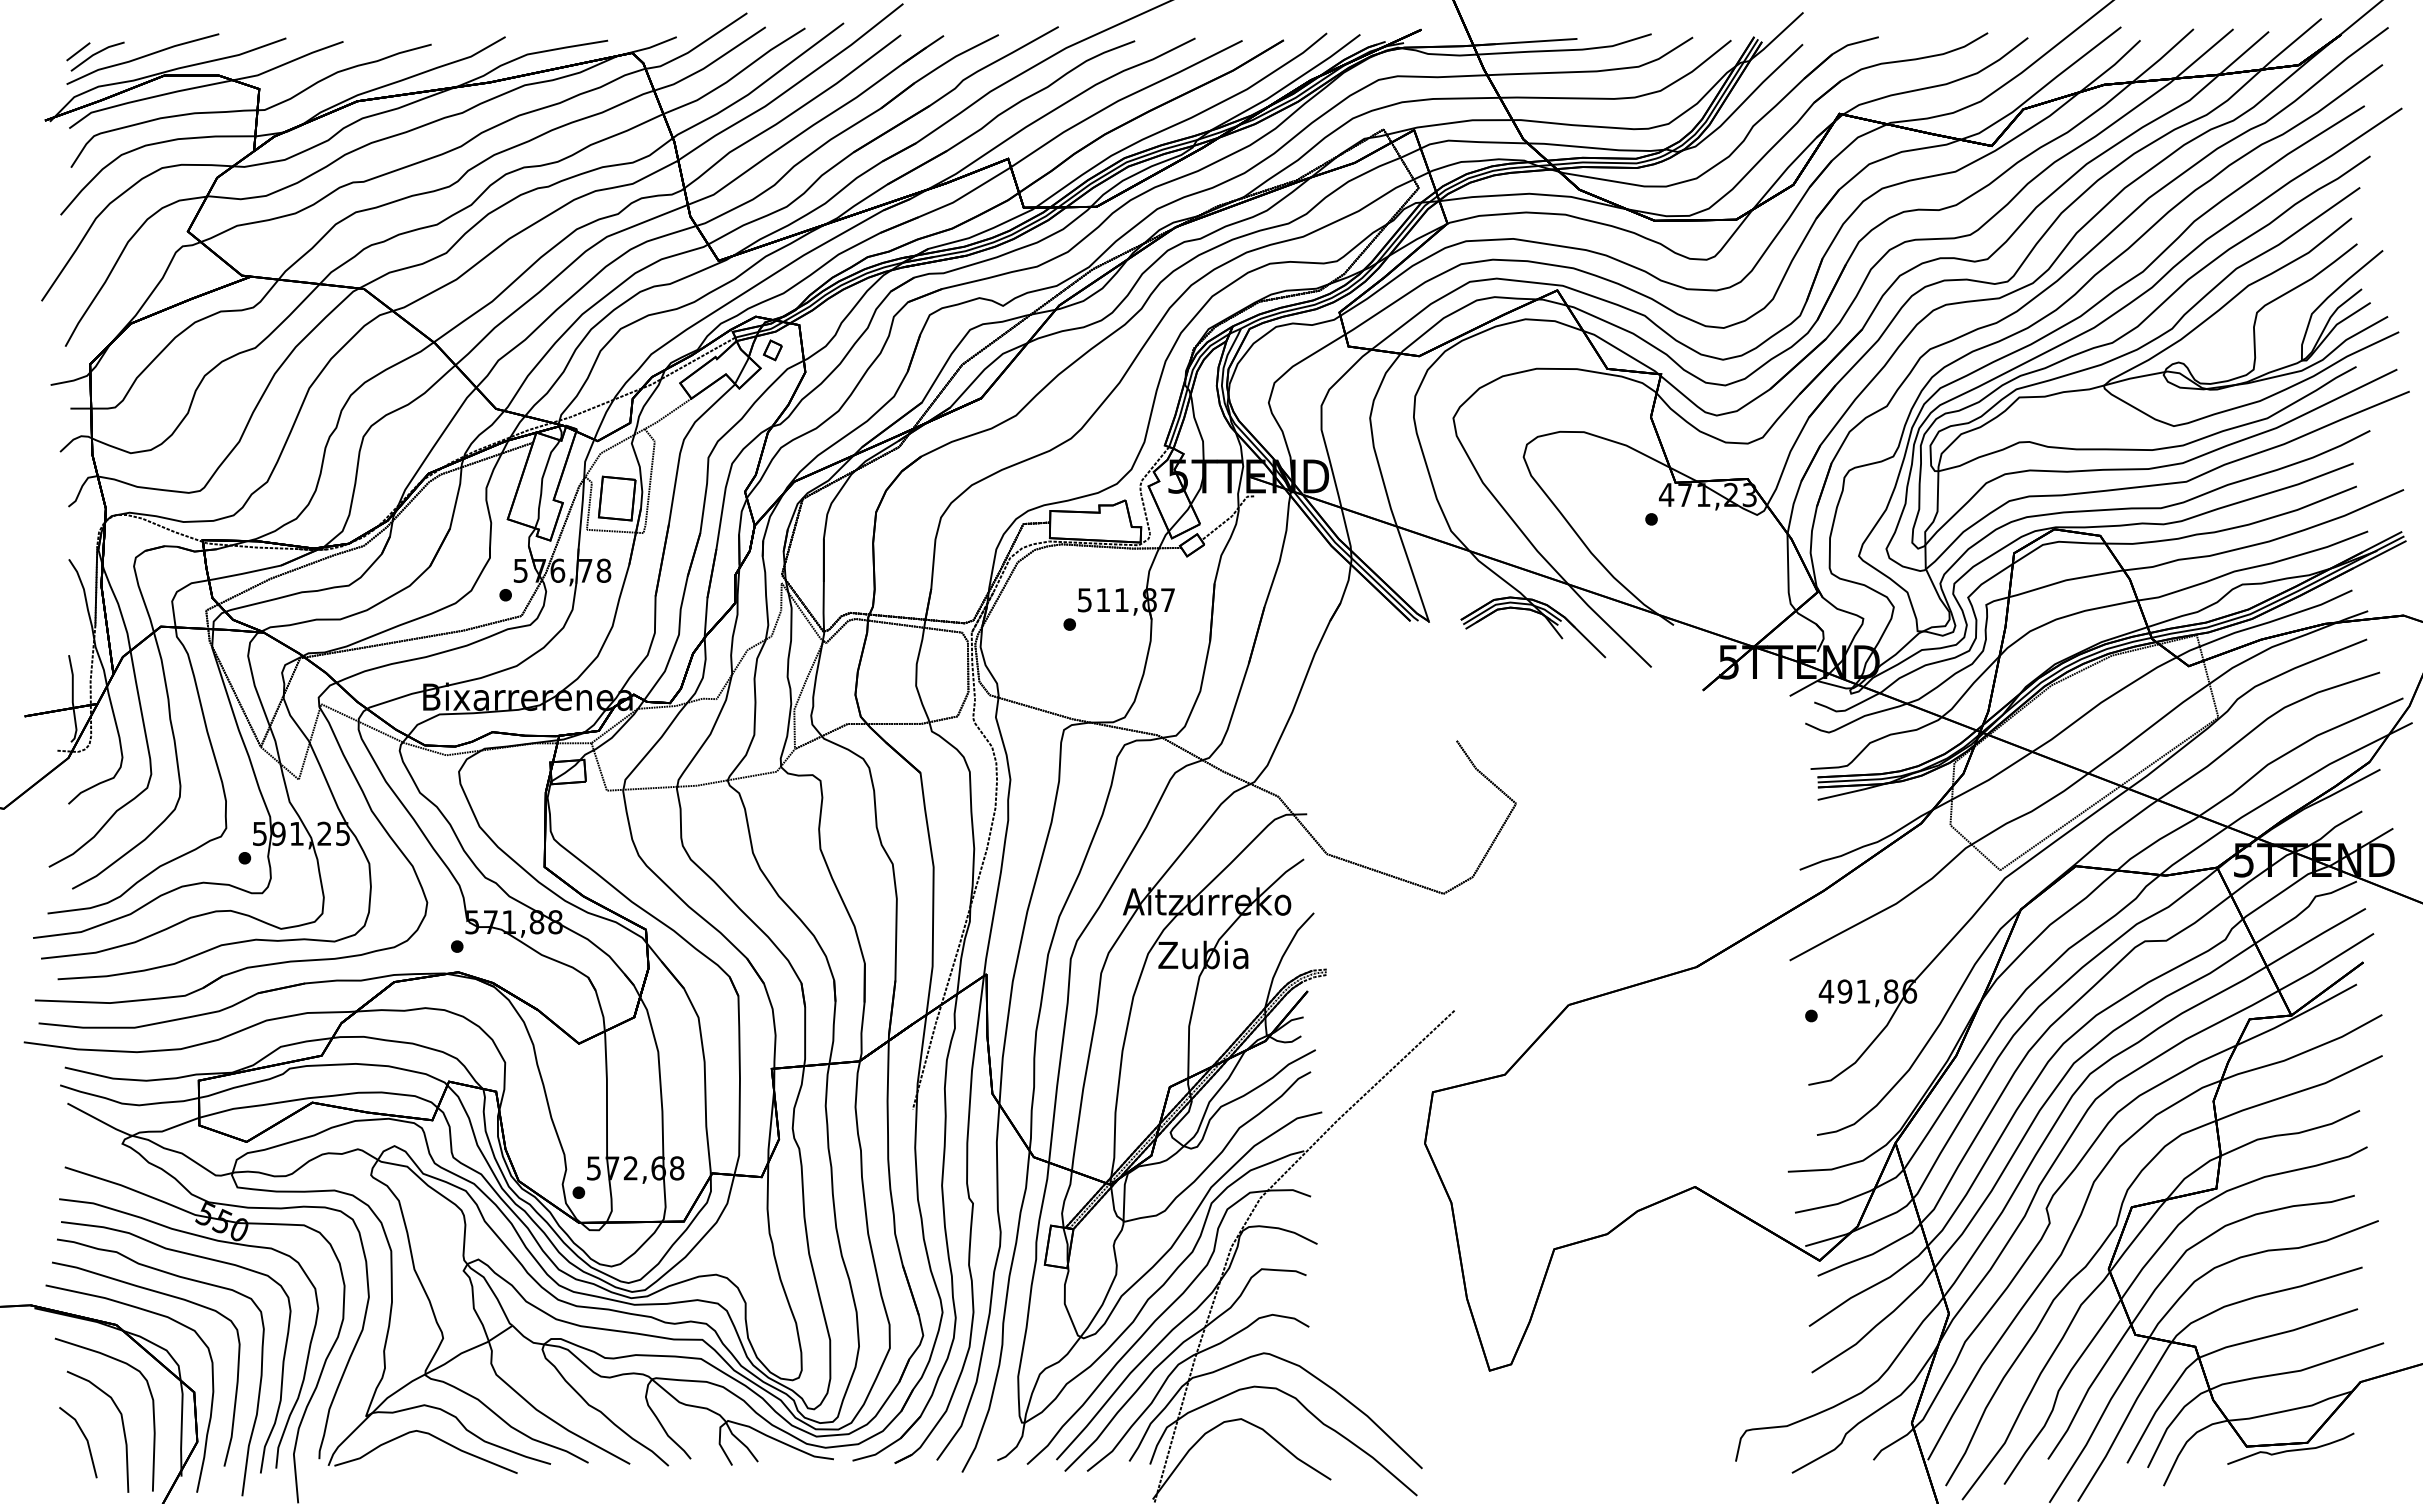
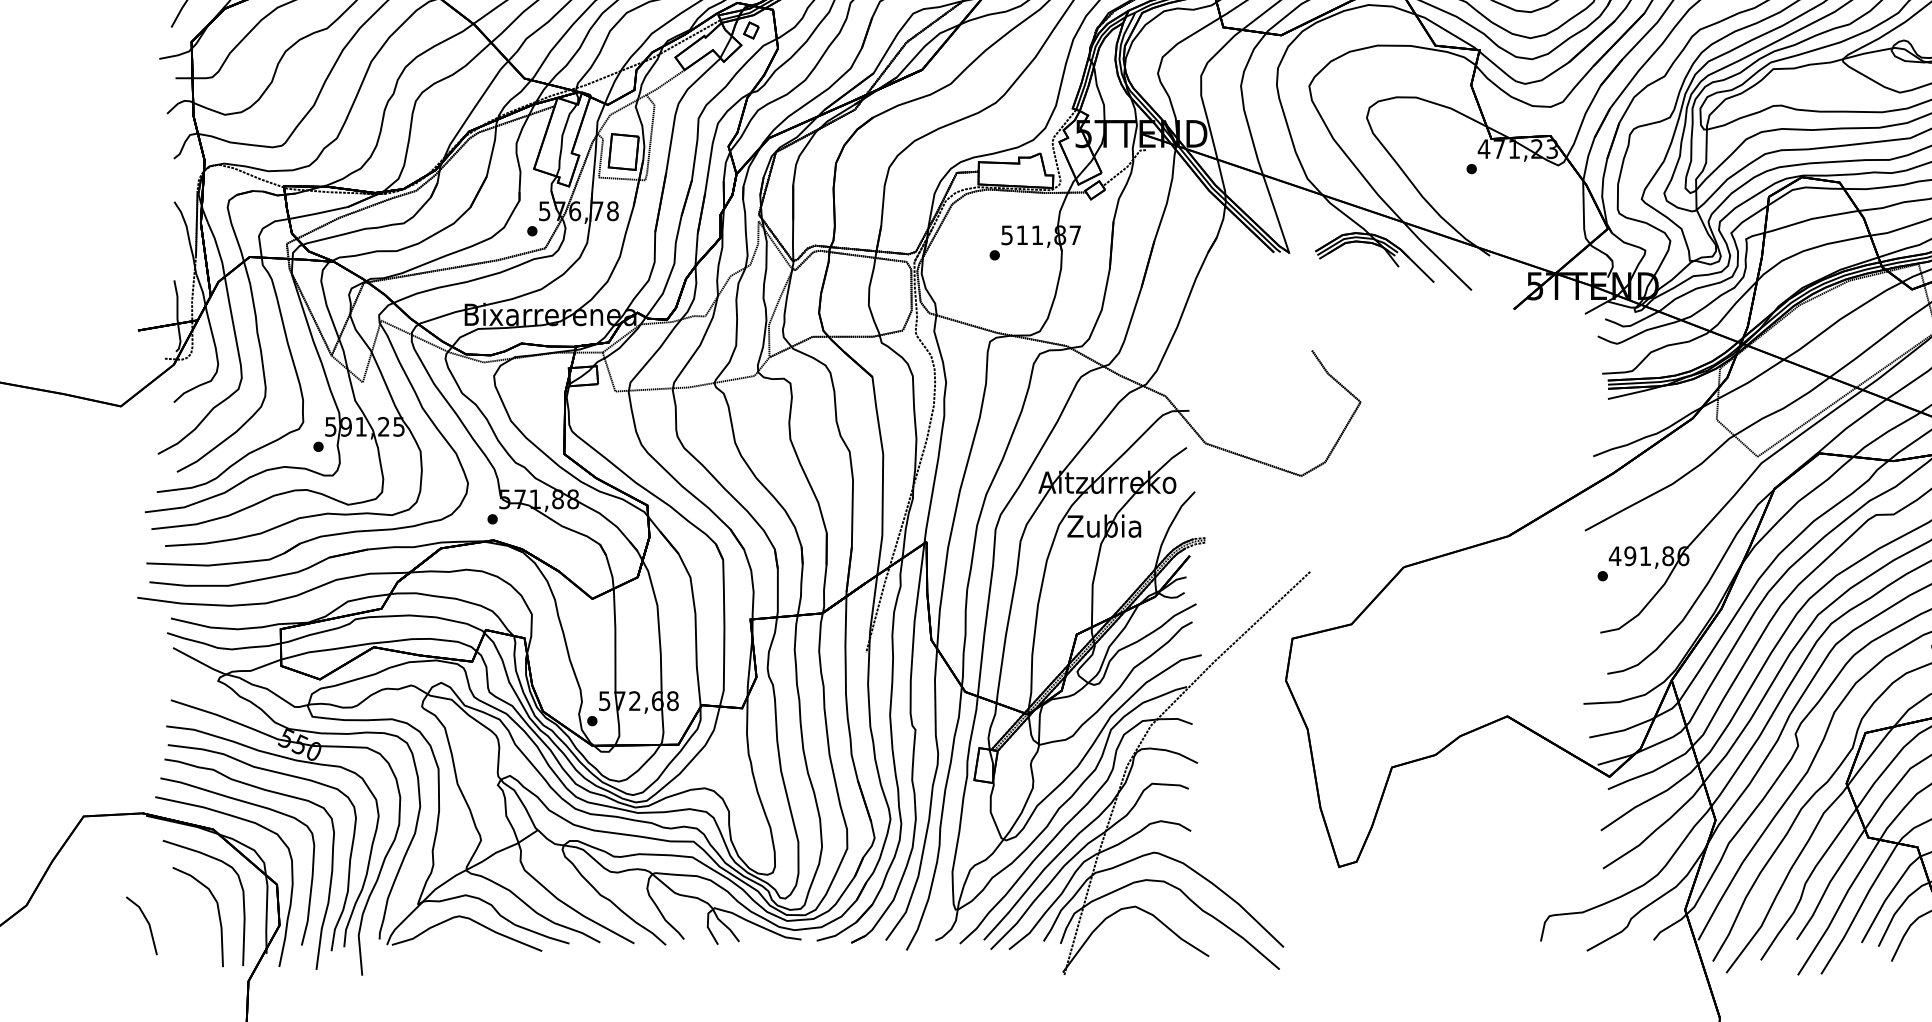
part: (85, 1439) -> (147, 923), moved

